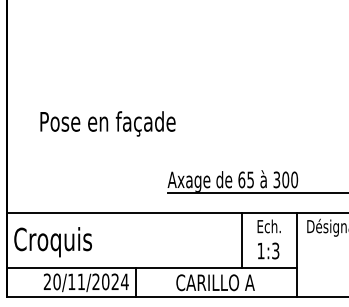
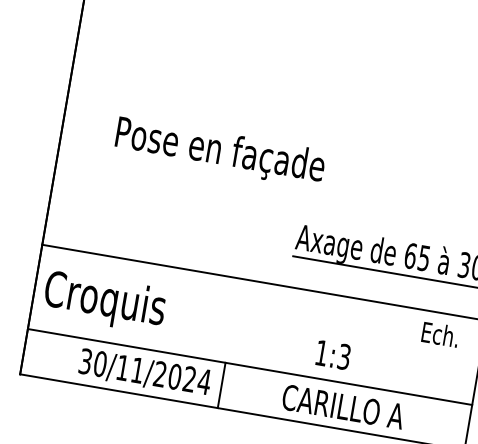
text: (107, 123) -> (219, 151), moved
line: (242, 239) -> (396, 347), removed
text: (268, 250) -> (333, 354), moved
text: (47, 281) -> (85, 360), 20/11/2024 -> 30/11/2024

